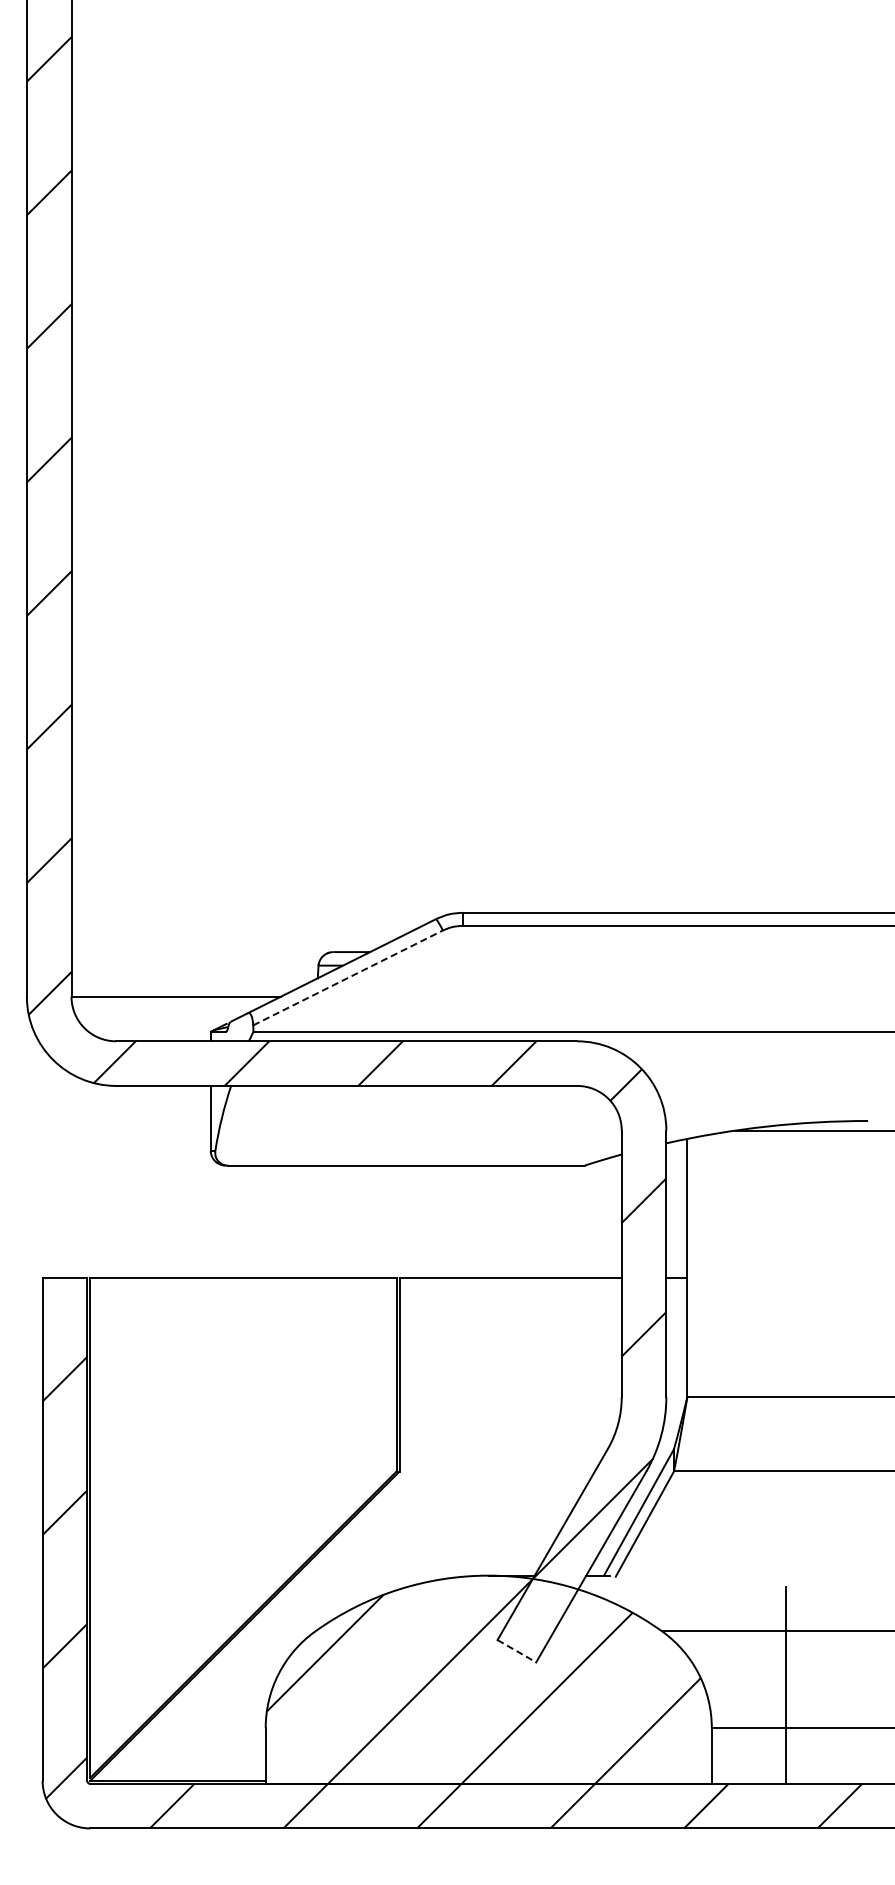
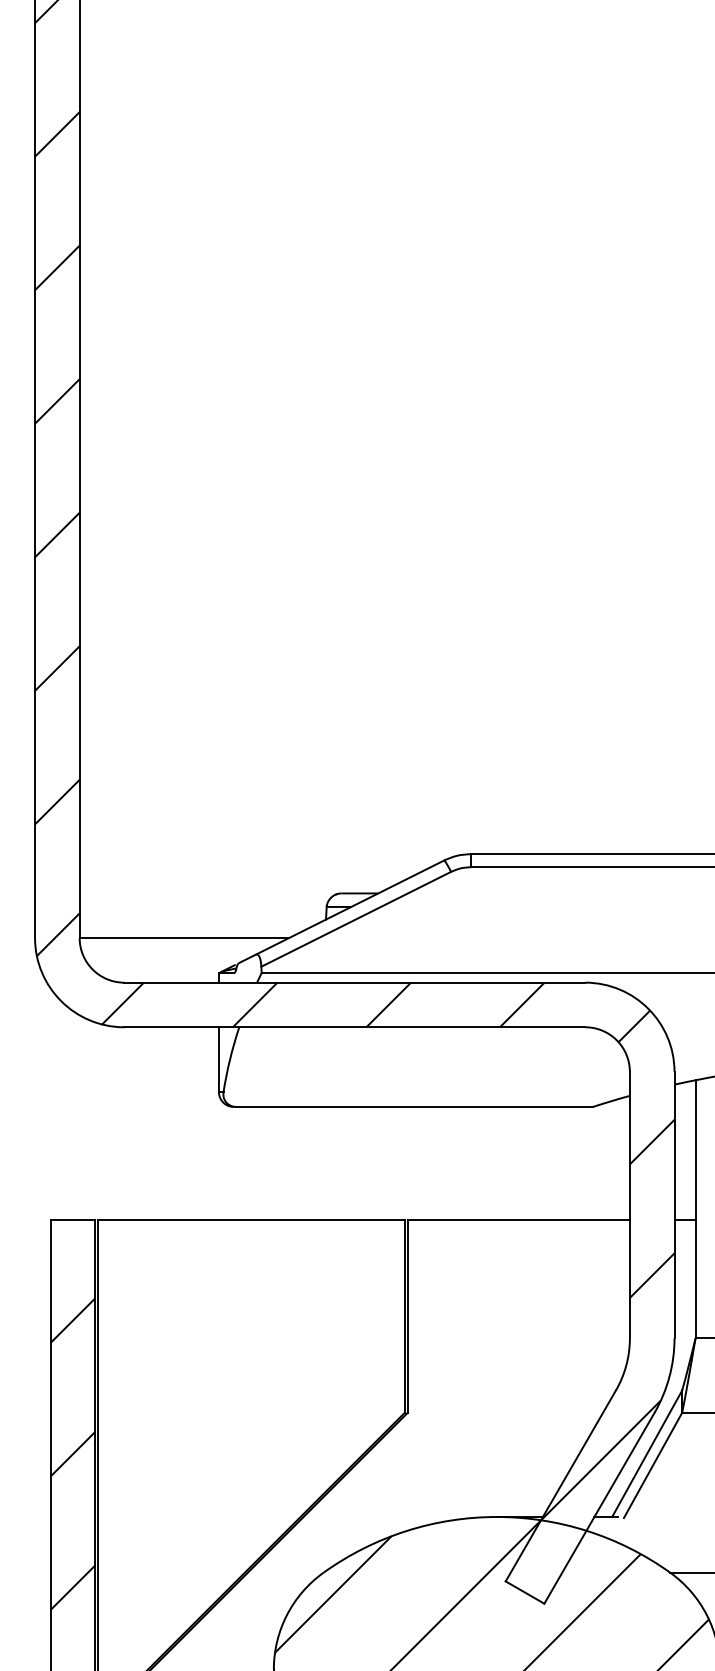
line: (348, 977) -> (356, 918), dashed -> solid
line: (517, 1651) -> (525, 1592), dashed -> solid

